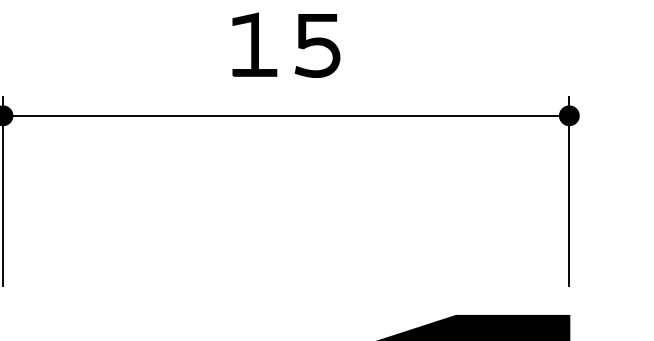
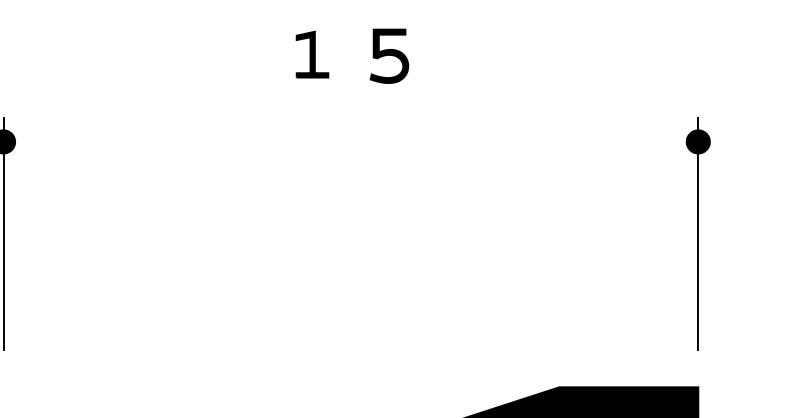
part: (254, 44) -> (312, 54), size x0.6
part: (317, 46) -> (389, 56), size x0.7
line: (290, 115) -> (356, 141), removed

